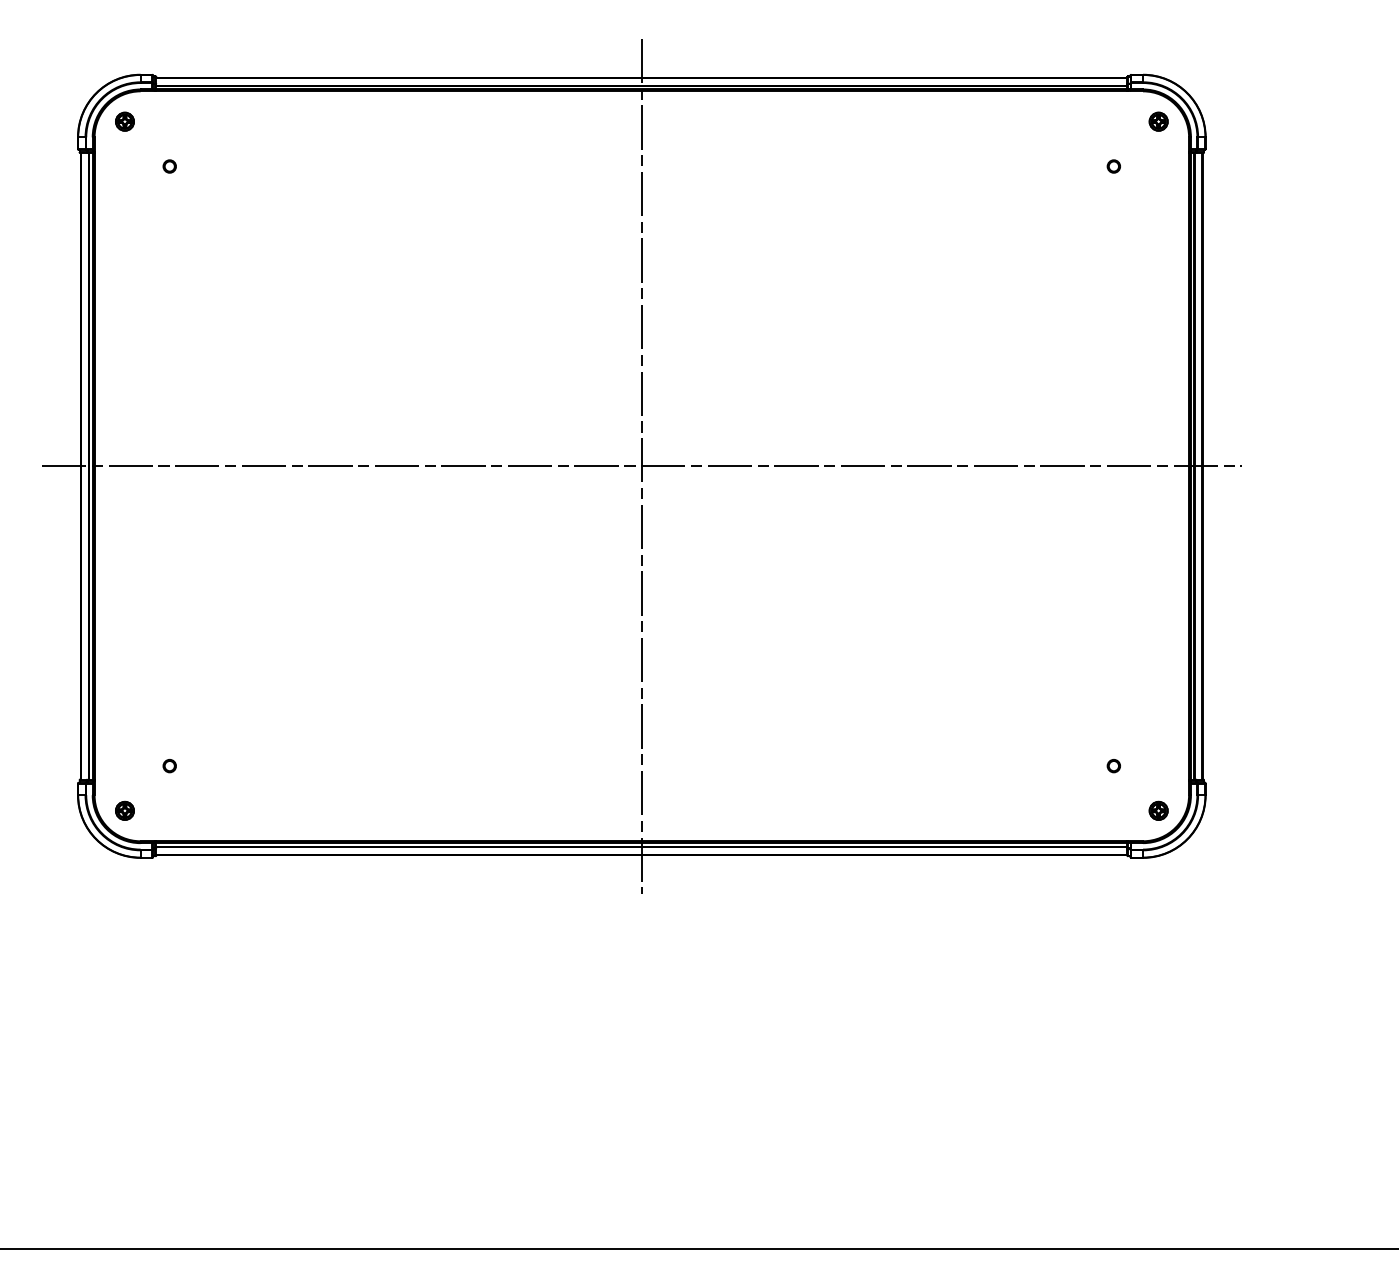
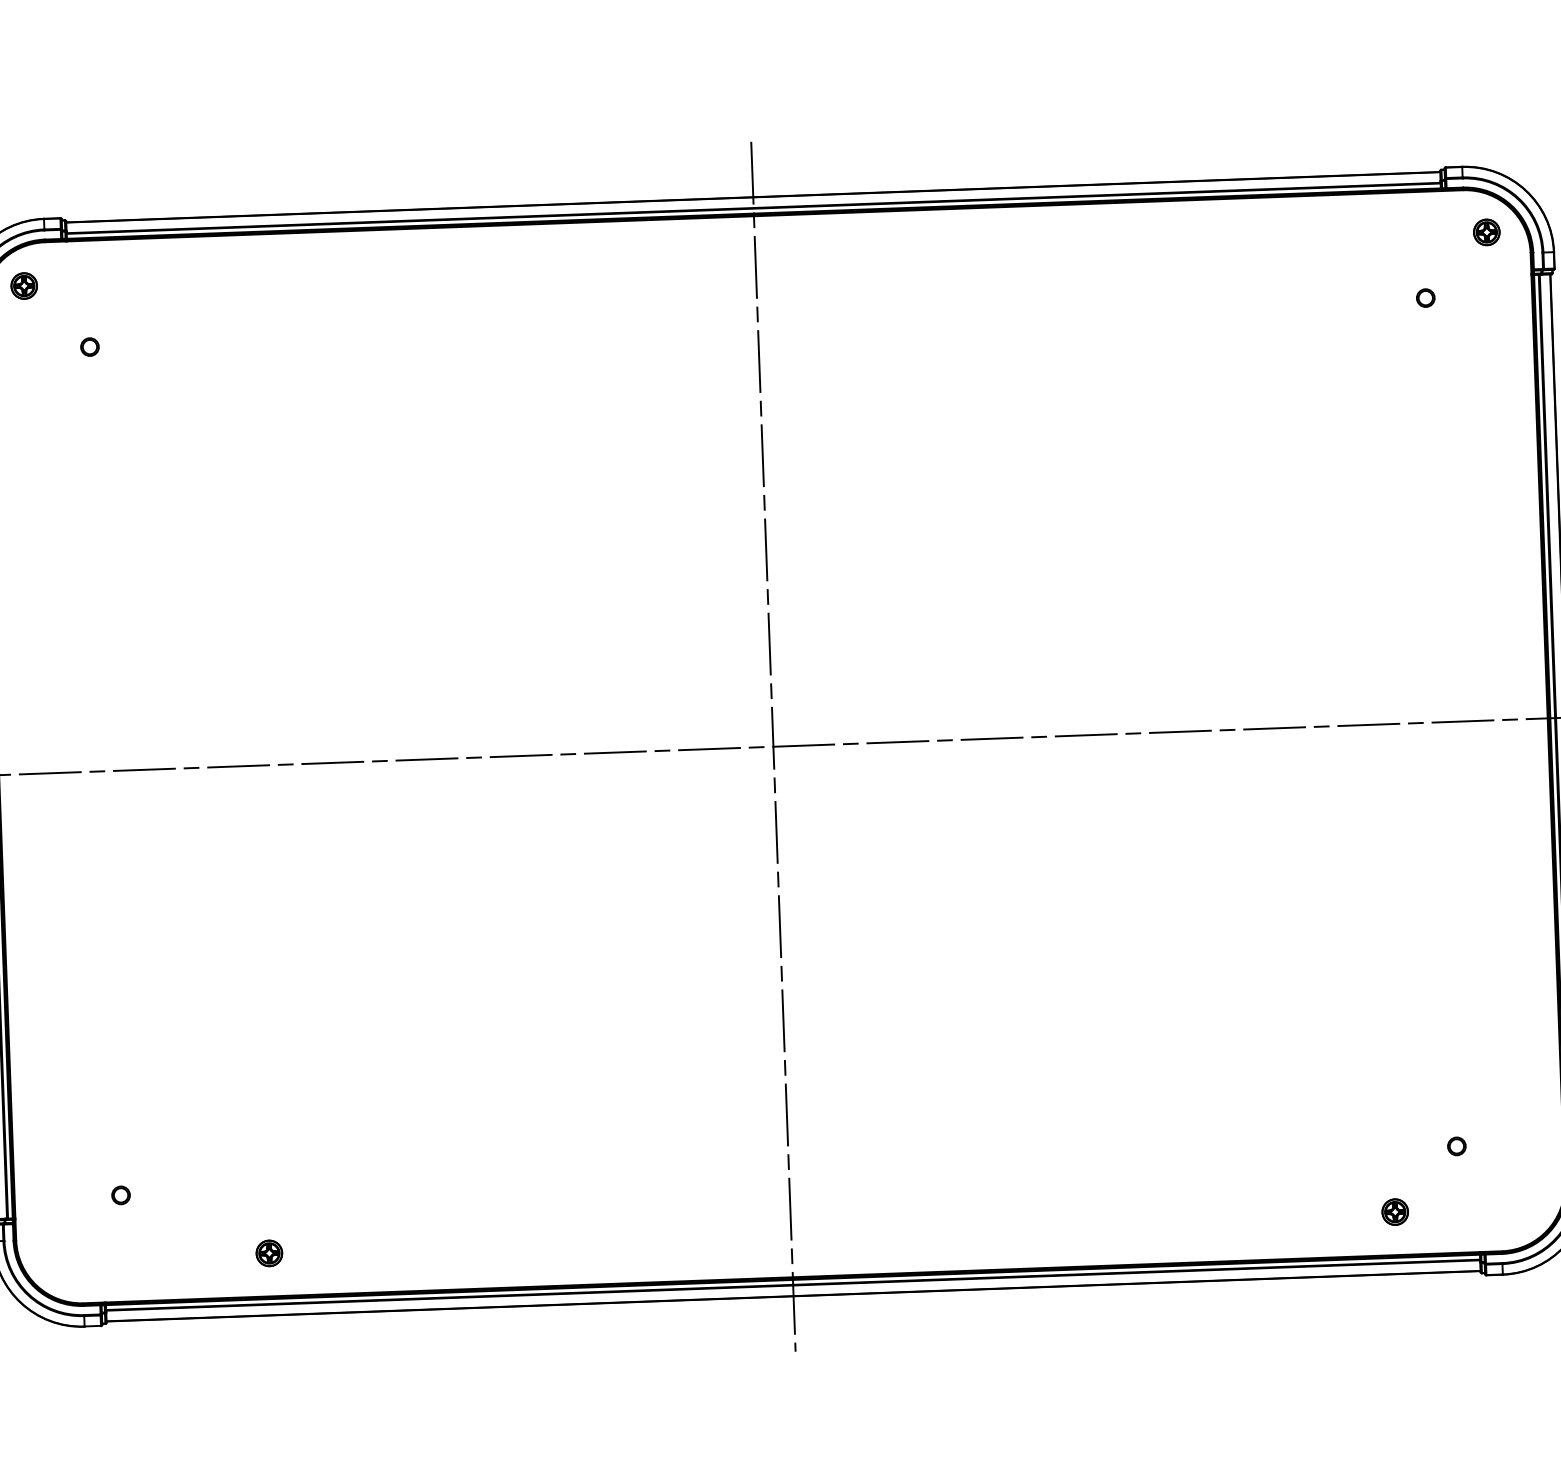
part: (124, 810) -> (268, 1252), moved
part: (1158, 810) -> (1394, 1211), moved

